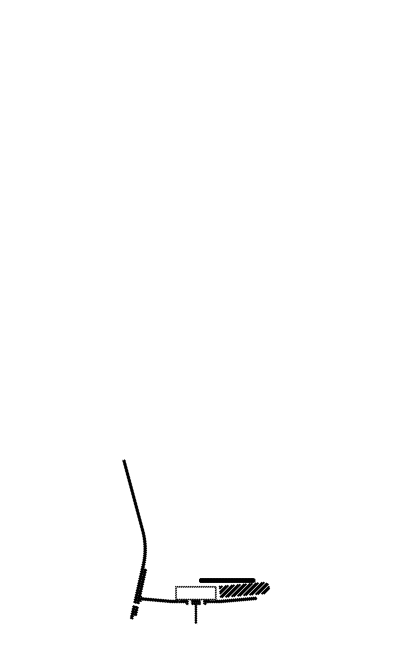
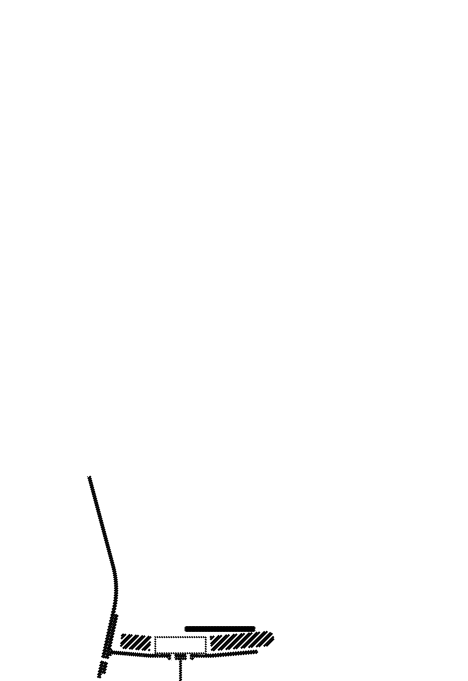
hatch: (160, 590) -> (135, 641), added

